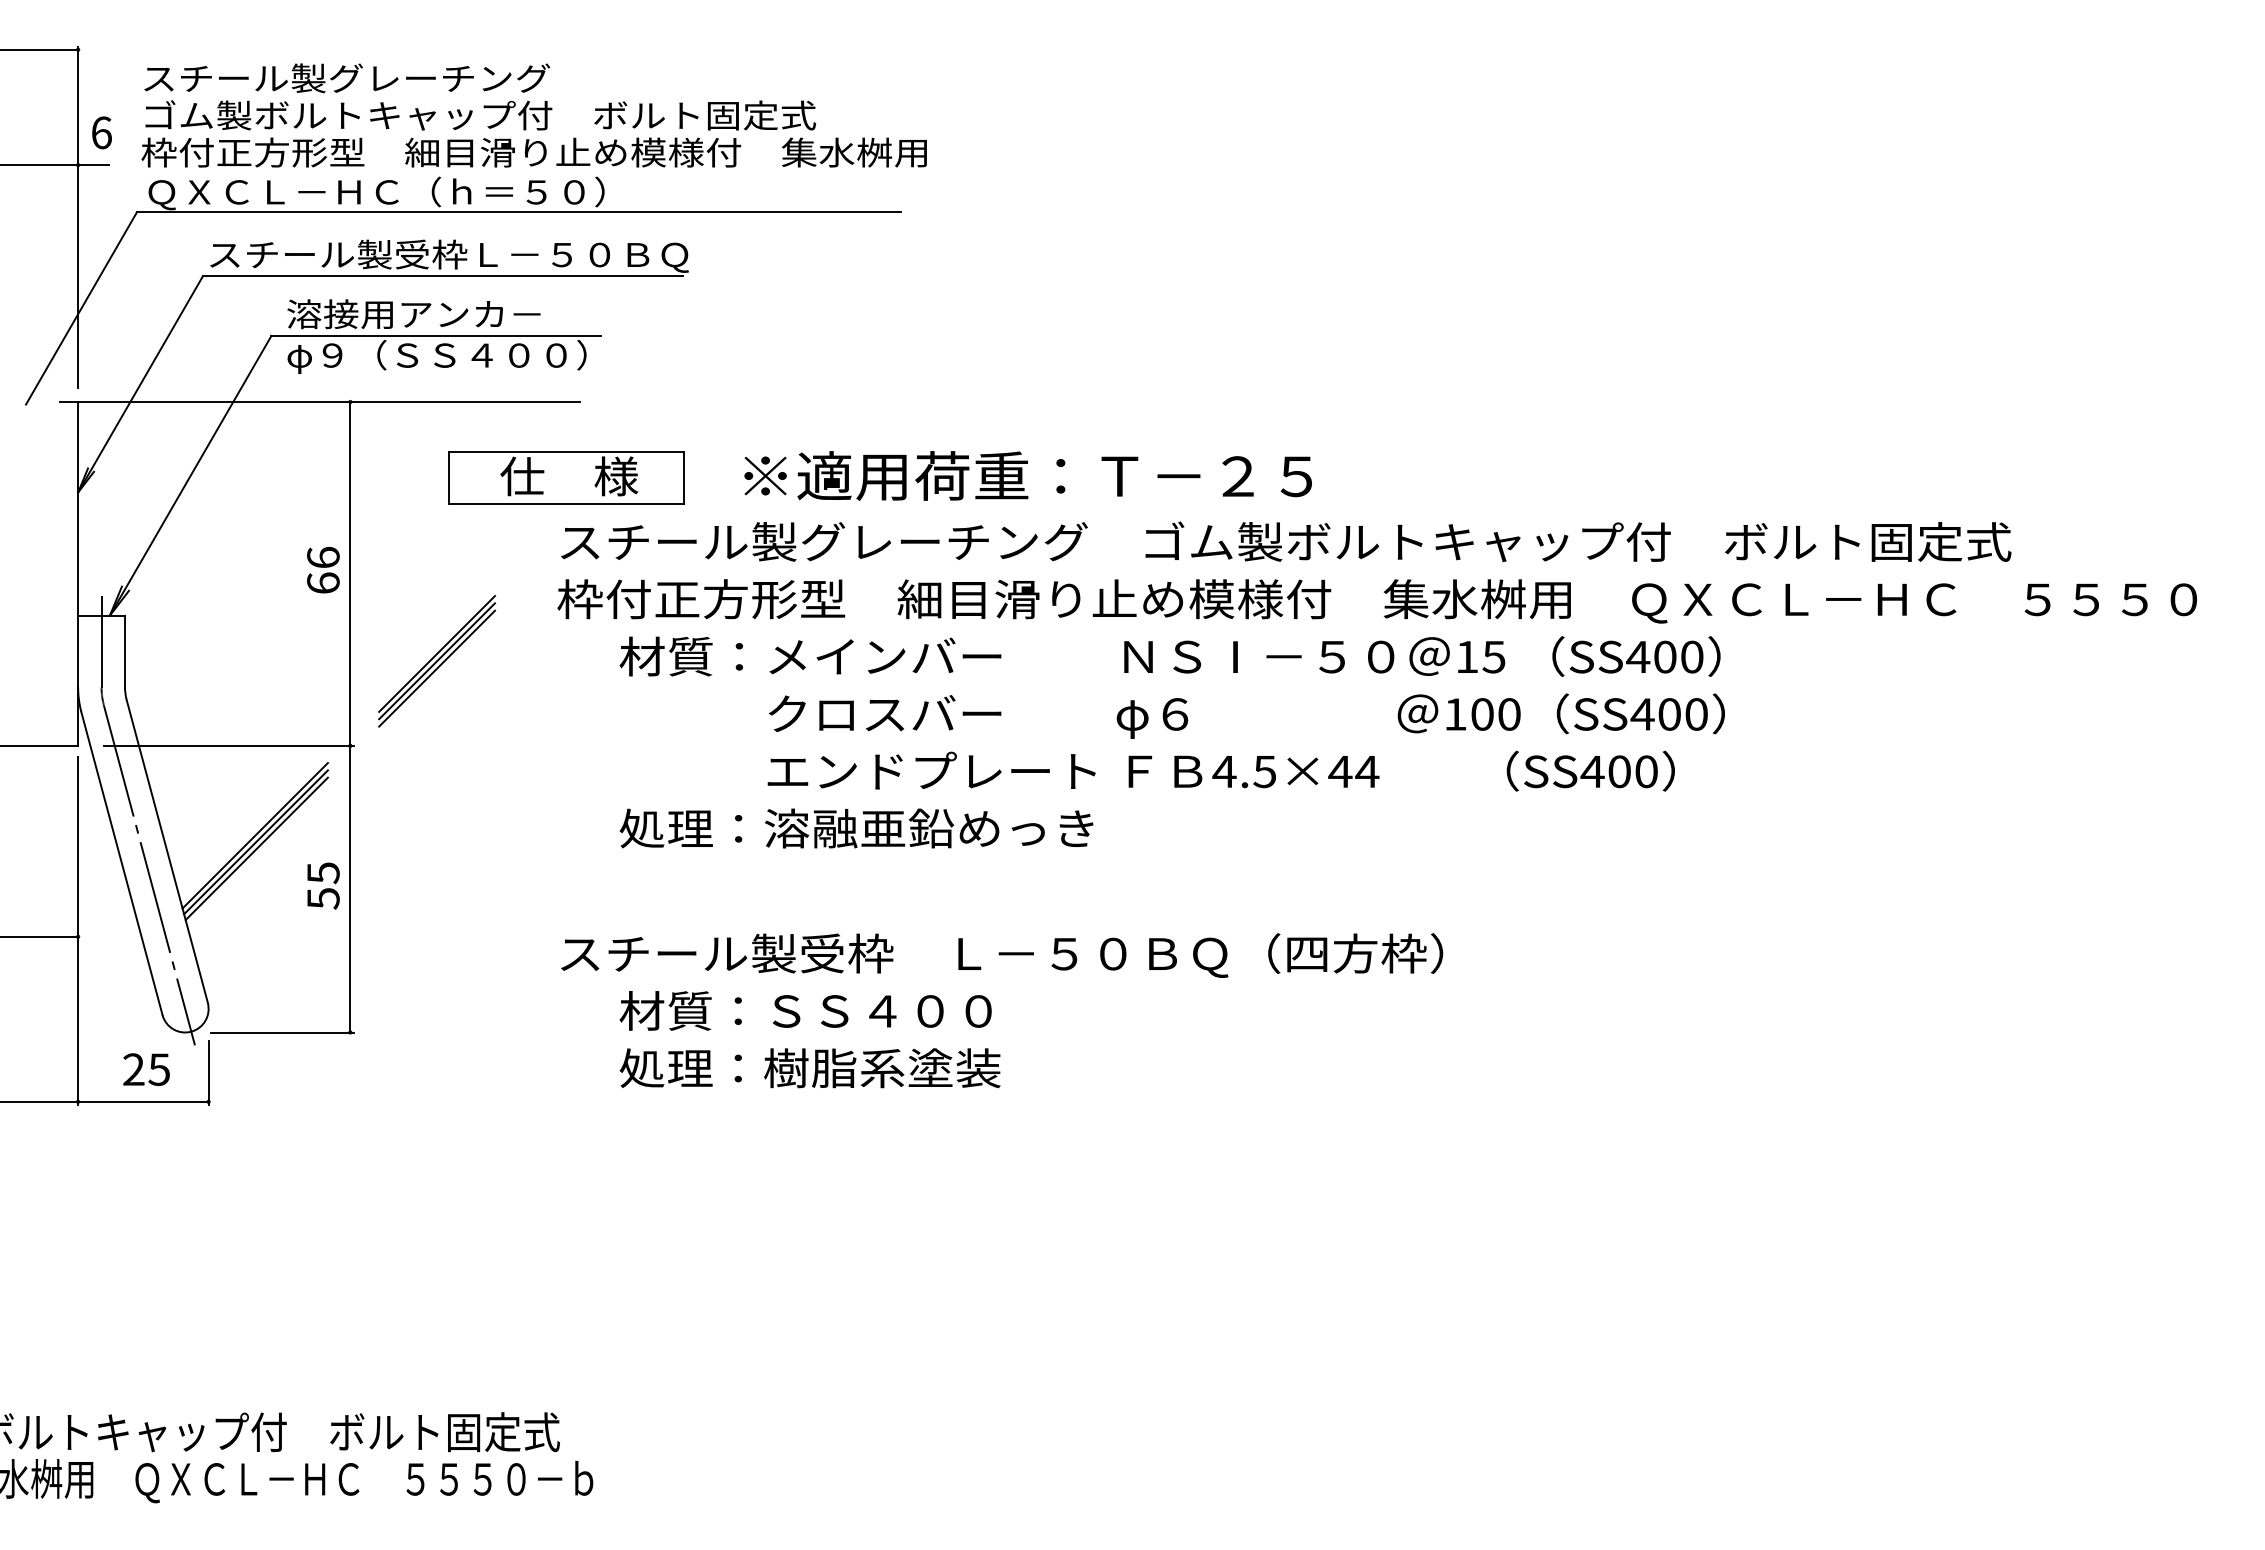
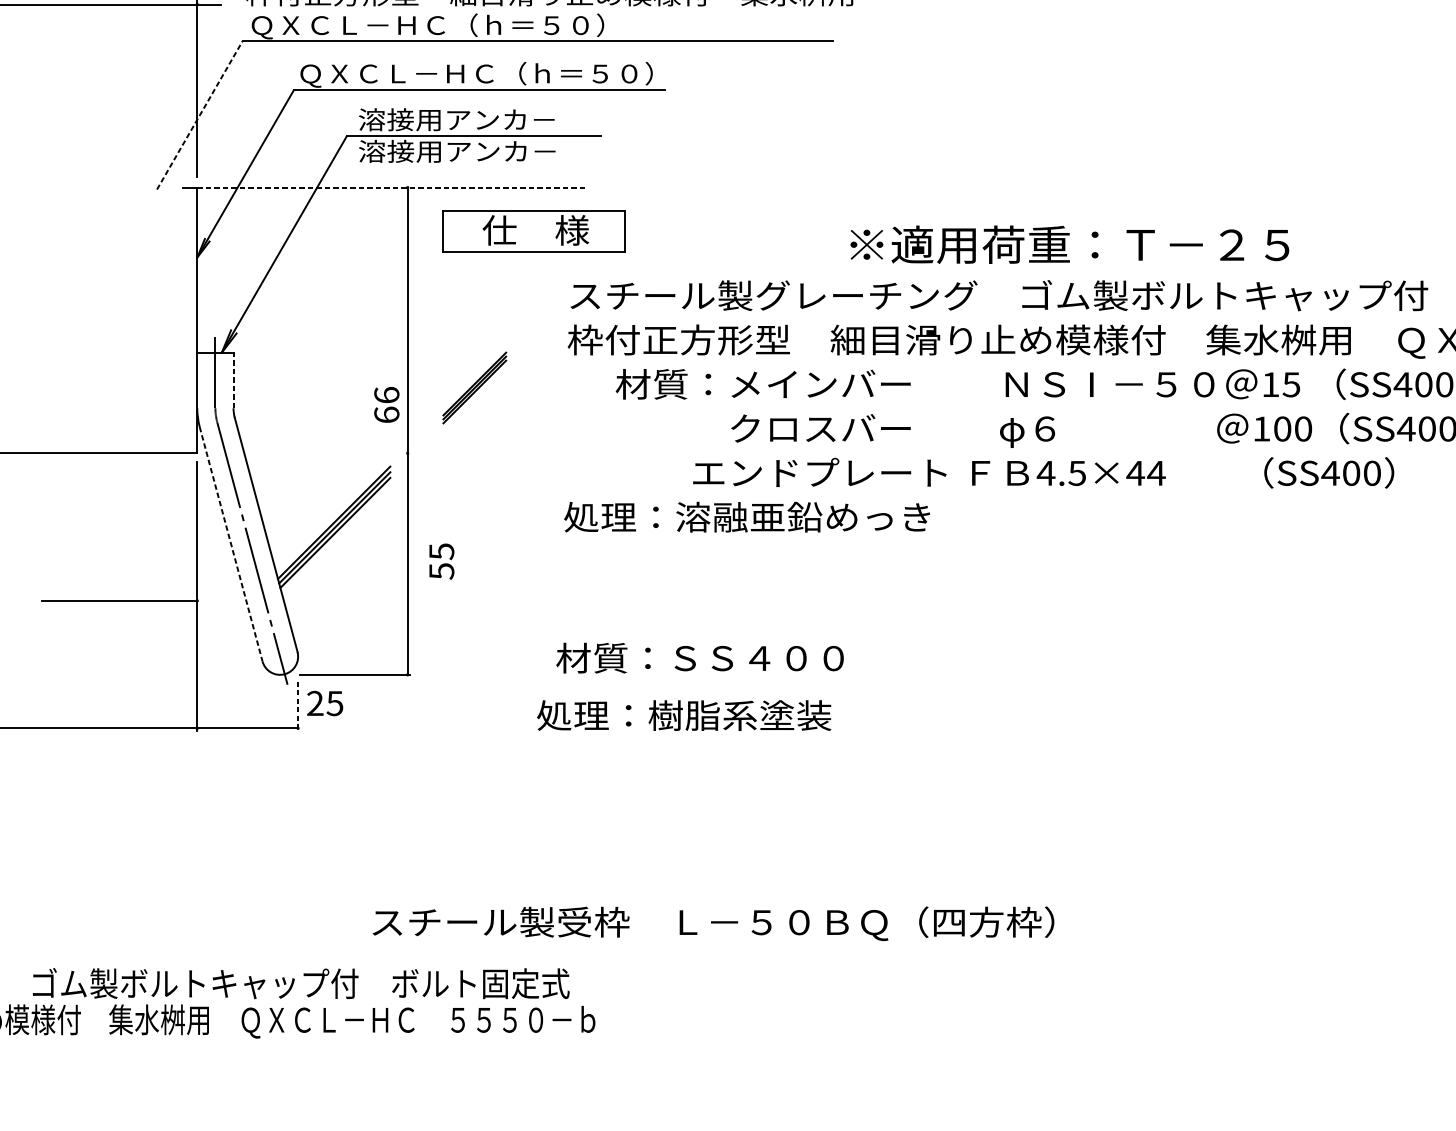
text: (449, 255) -> (484, 74), スチール製受枠Ｌ－５０ＢＱ -> ＱＸＣＬ－ＨＣ（ｈ＝５０）
line: (81, 308) -> (199, 115), solid -> dashed
text: (436, 356) -> (474, 152), φ９（ＳＳ４００） -> 溶接用アンカ－
line: (328, 401) -> (390, 187), solid -> dashed
text: (1027, 475) -> (1069, 244), moved
part: (566, 477) -> (533, 231), moved
text: (323, 570) -> (386, 405), moved
line: (125, 651) -> (233, 380), solid -> dashed
part: (437, 661) -> (475, 388), size x0.7
line: (228, 745) -> (313, 453), removed
text: (1220, 770) -> (1043, 472), moved
text: (856, 828) -> (747, 517), moved
line: (121, 863) -> (230, 544), solid -> dashed
text: (323, 885) -> (441, 561), moved
text: (1002, 955) -> (713, 923), moved
text: (805, 1010) -> (699, 657), moved
text: (809, 1068) -> (683, 715), moved
text: (146, 1069) -> (325, 703), moved
line: (208, 1073) -> (298, 706), solid -> dashed

